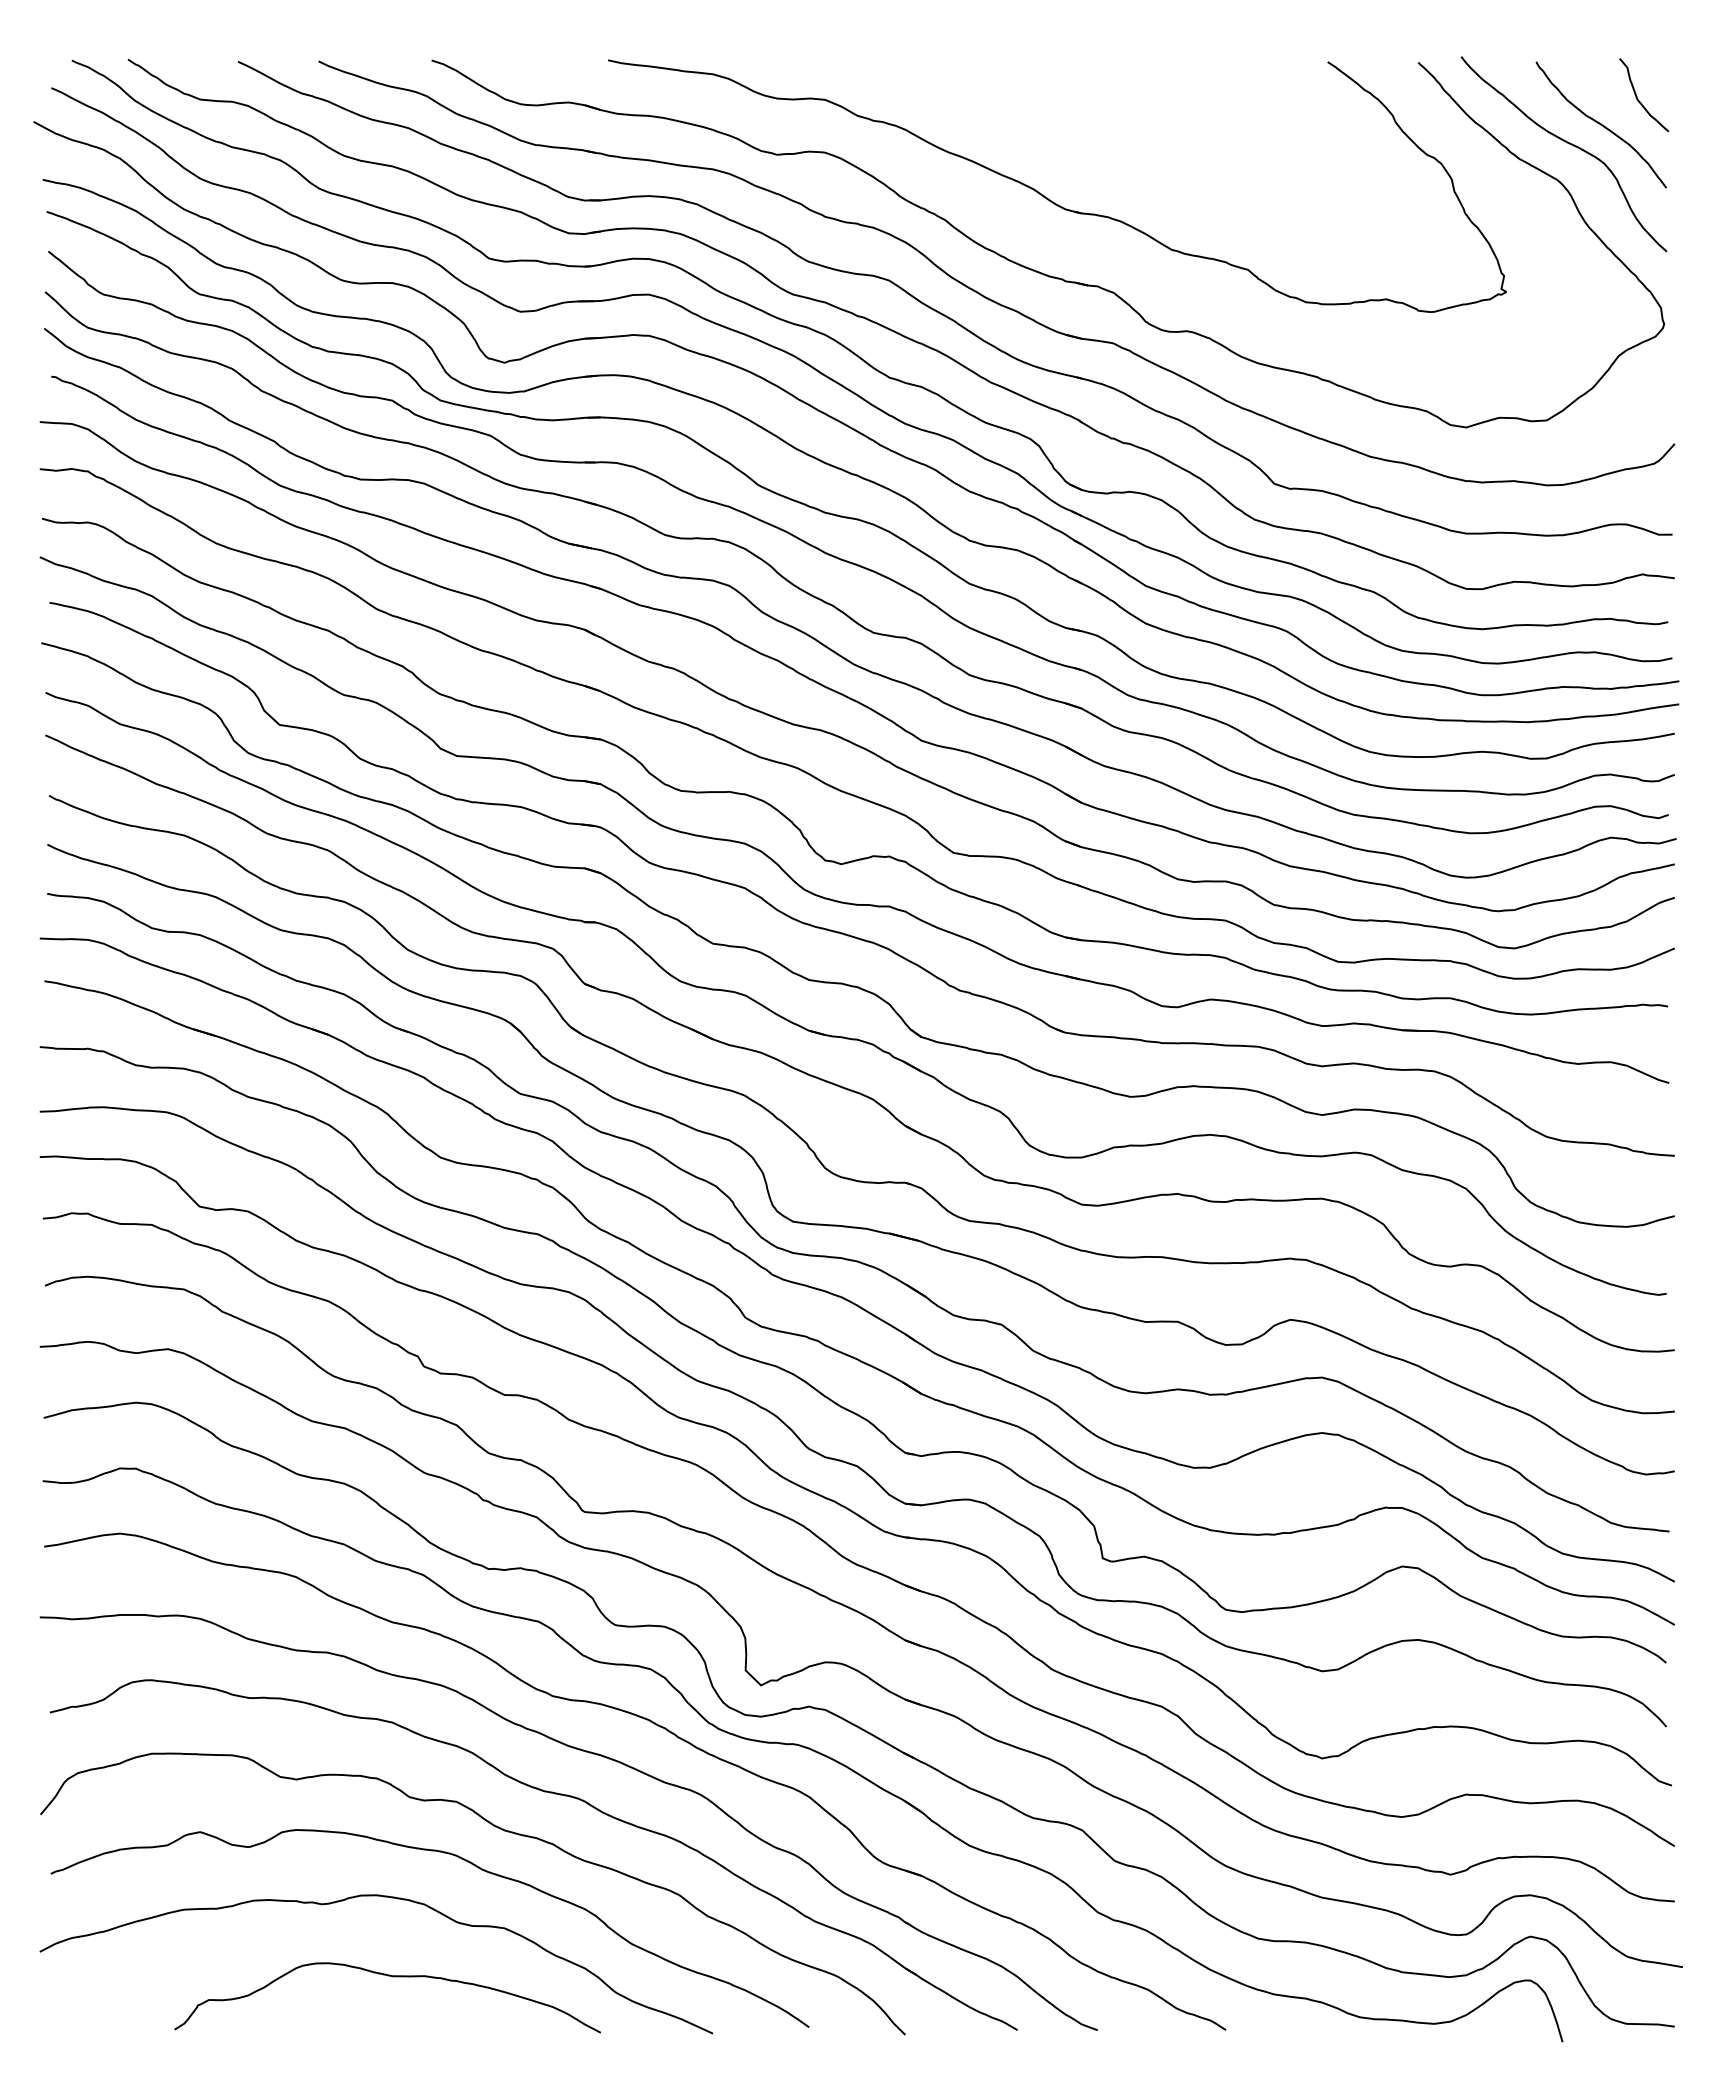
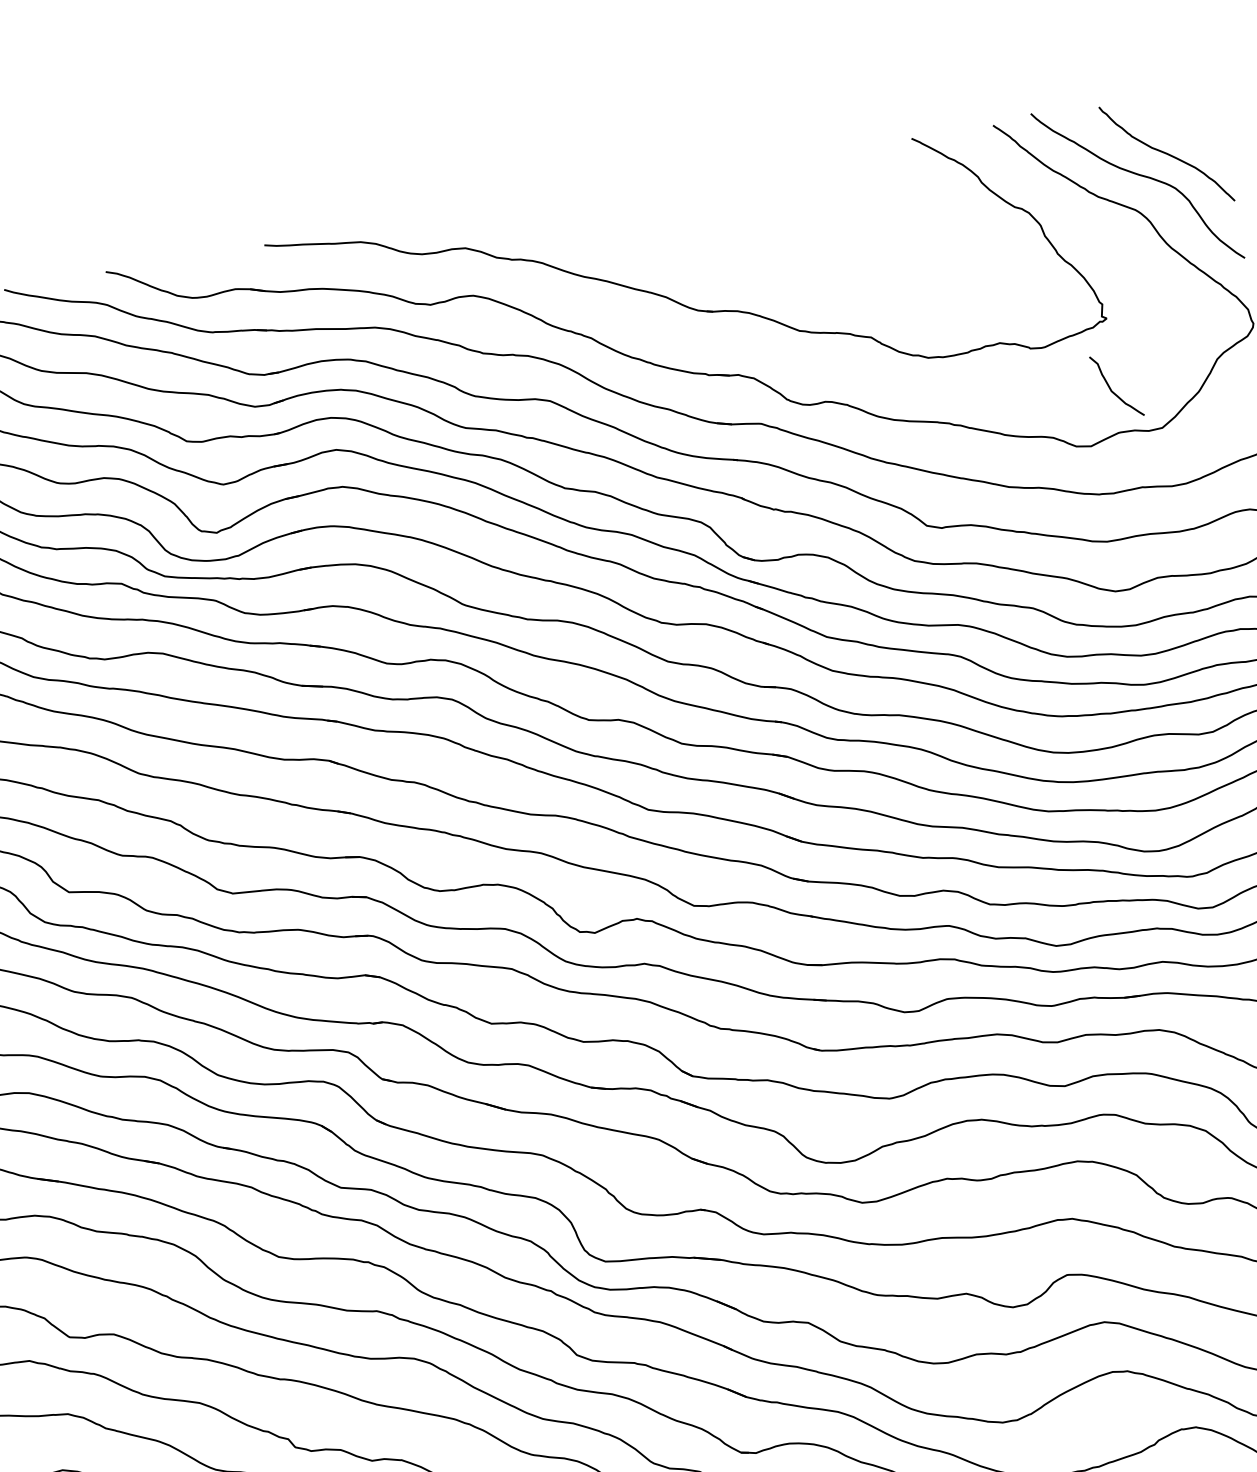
curve: (1637, 96) -> (1111, 388), moved

